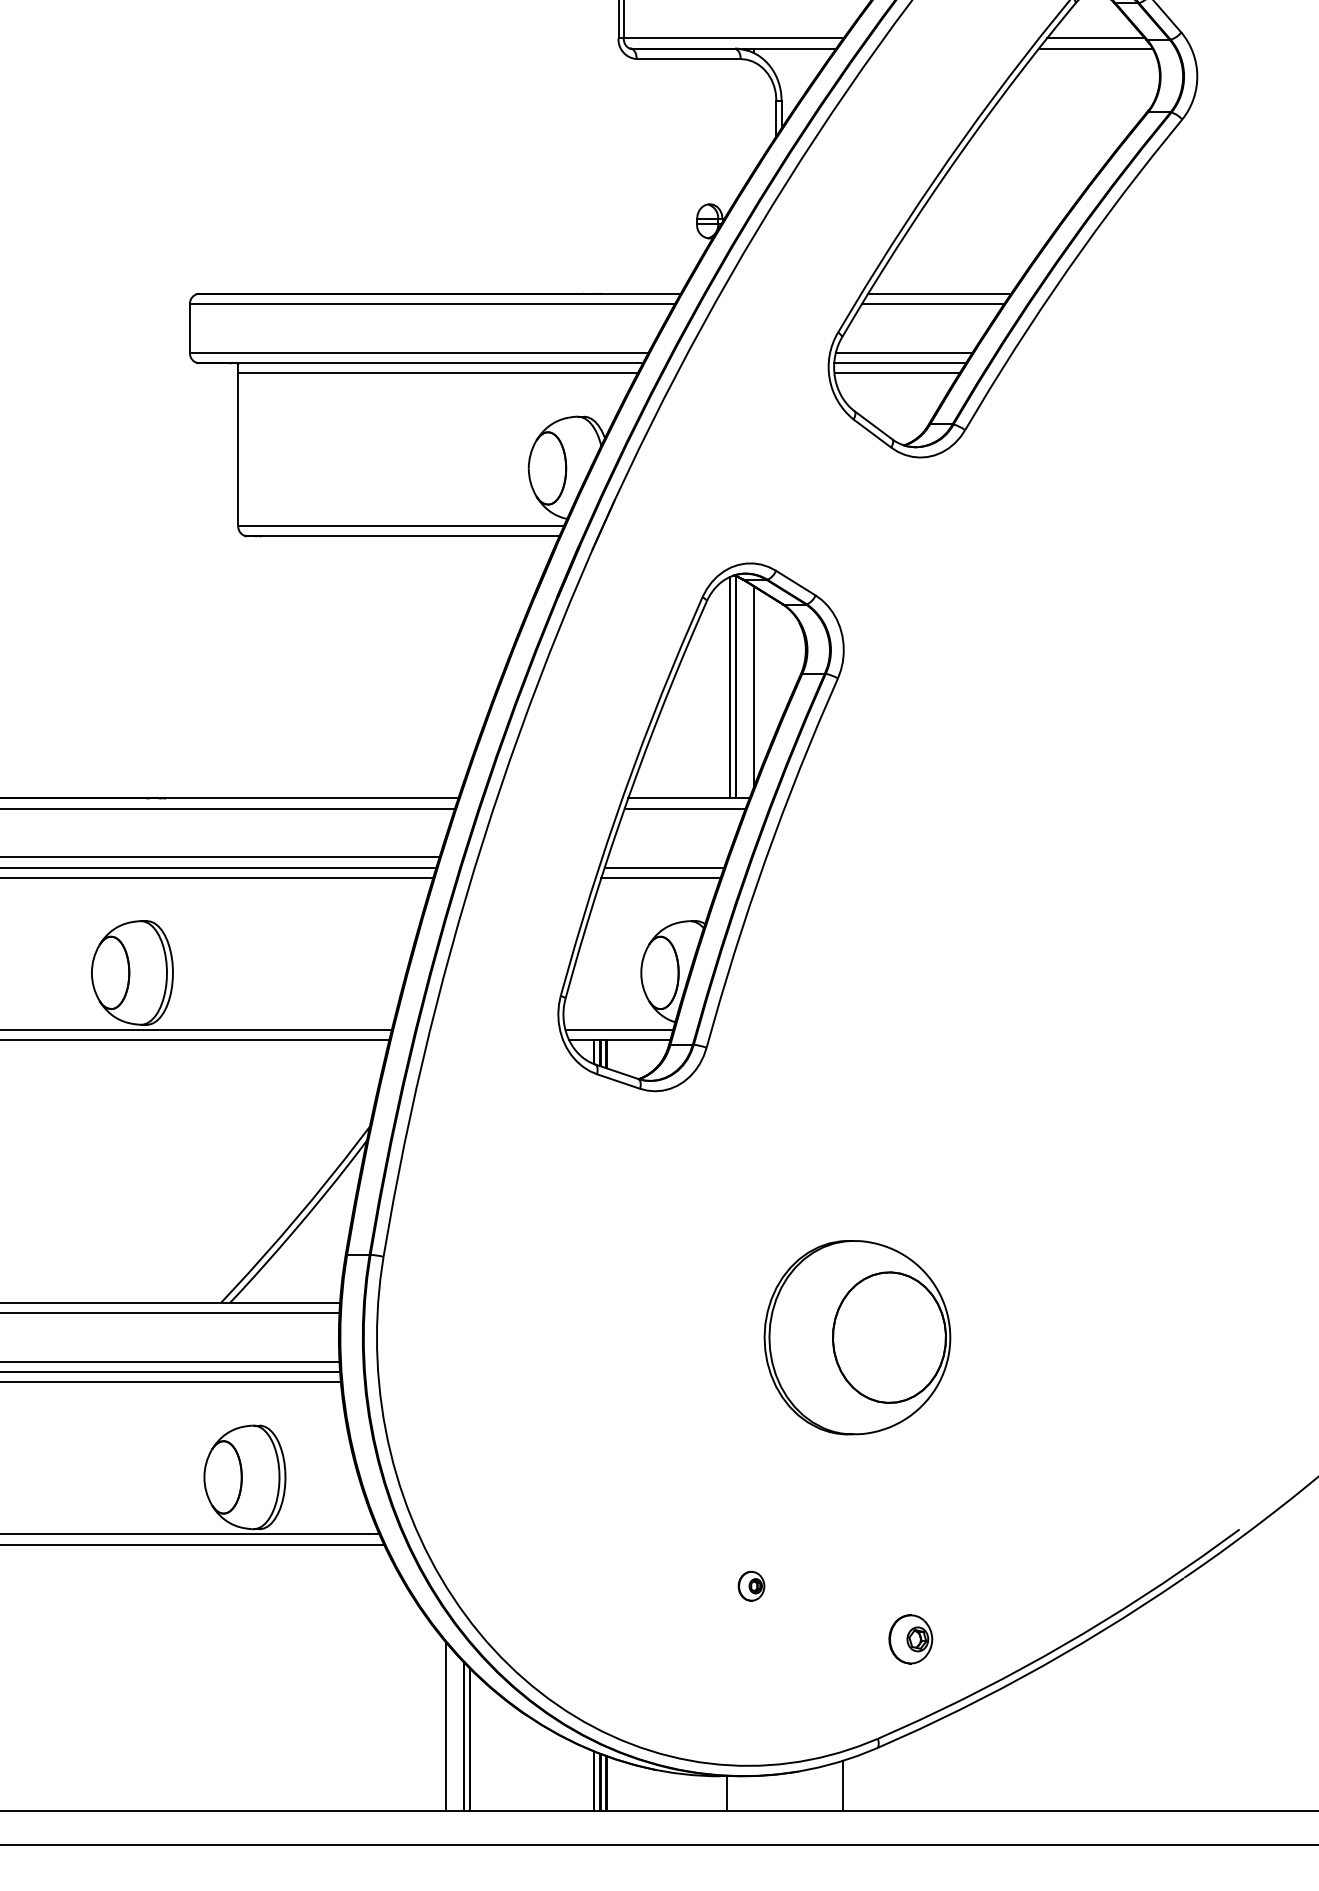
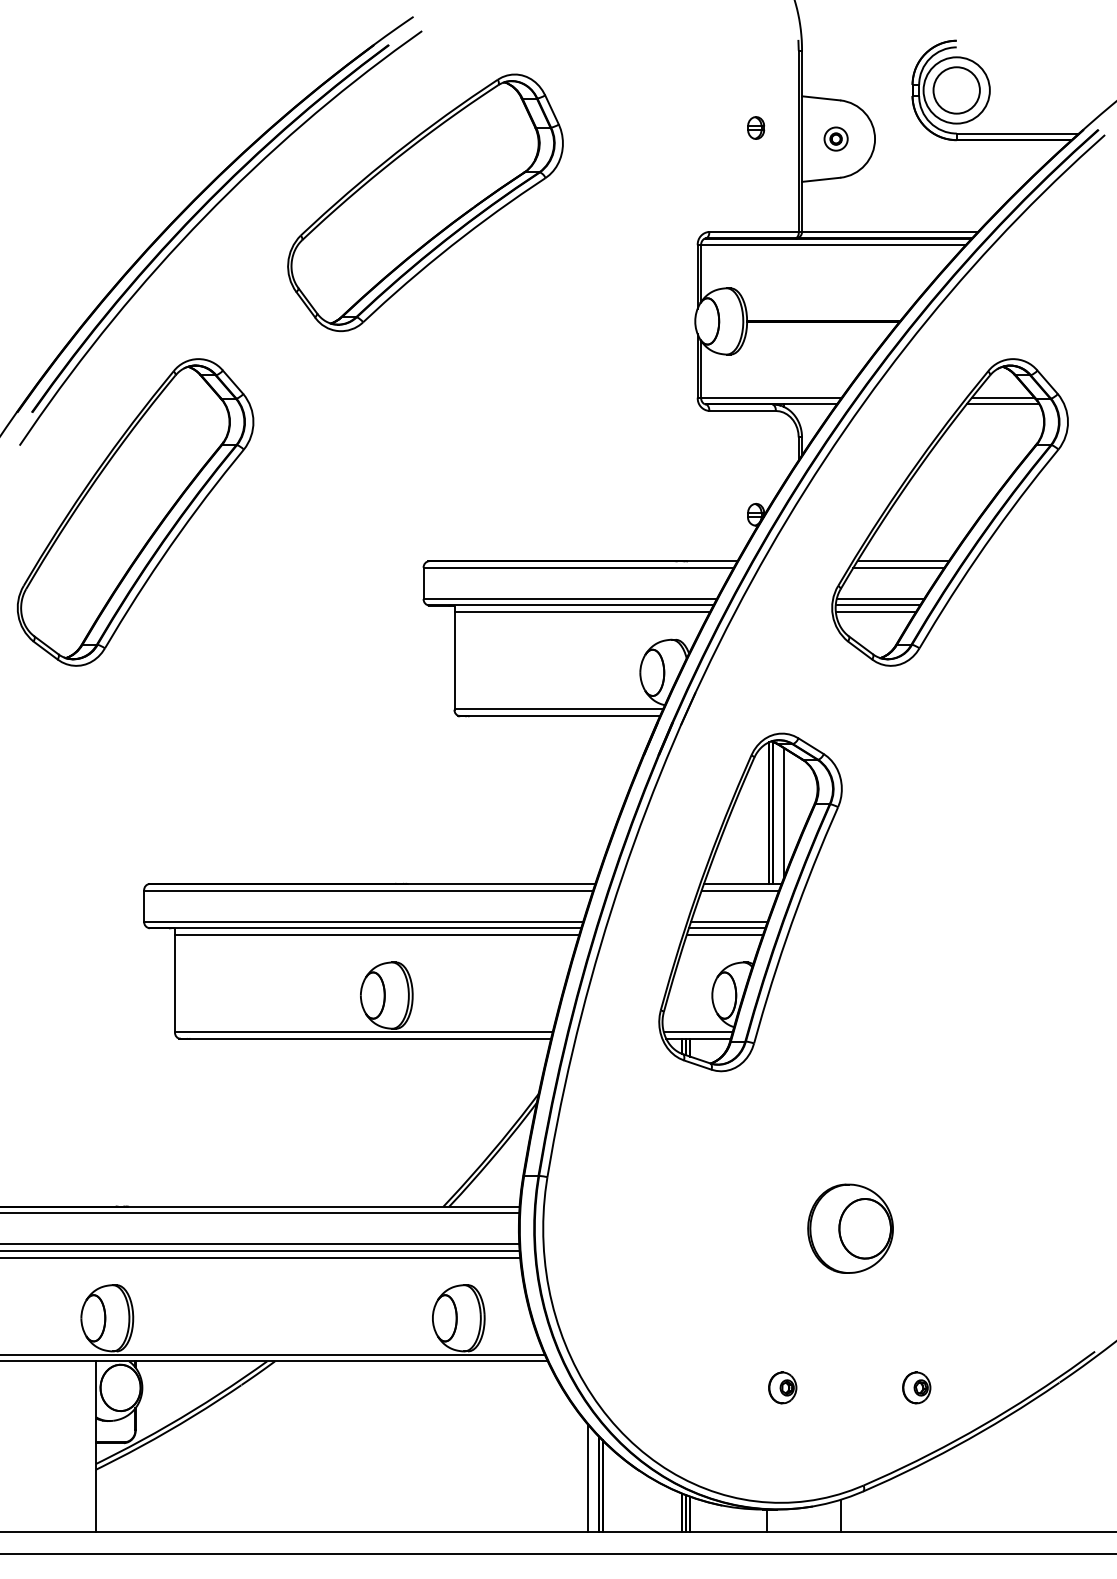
line: (668, 857) -> (729, 921), added
part: (857, 1337) -> (850, 1228), size x0.71
part: (751, 1585) -> (782, 1387), size x1.67
part: (910, 1638) -> (916, 1387), moved

